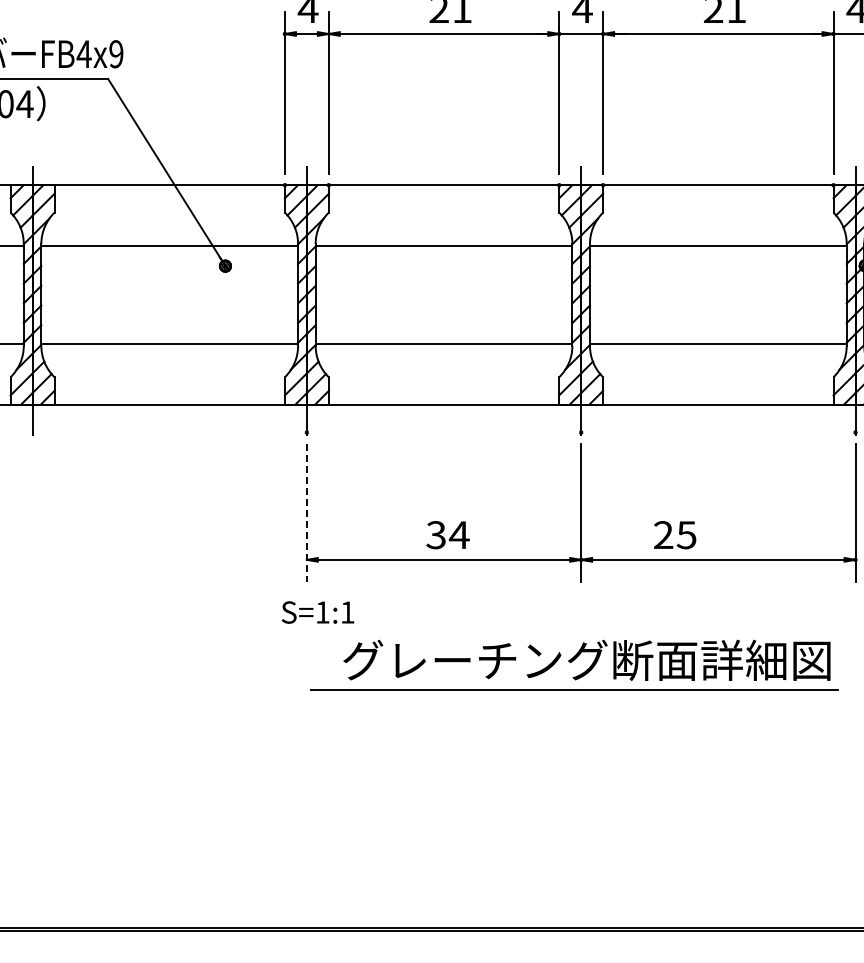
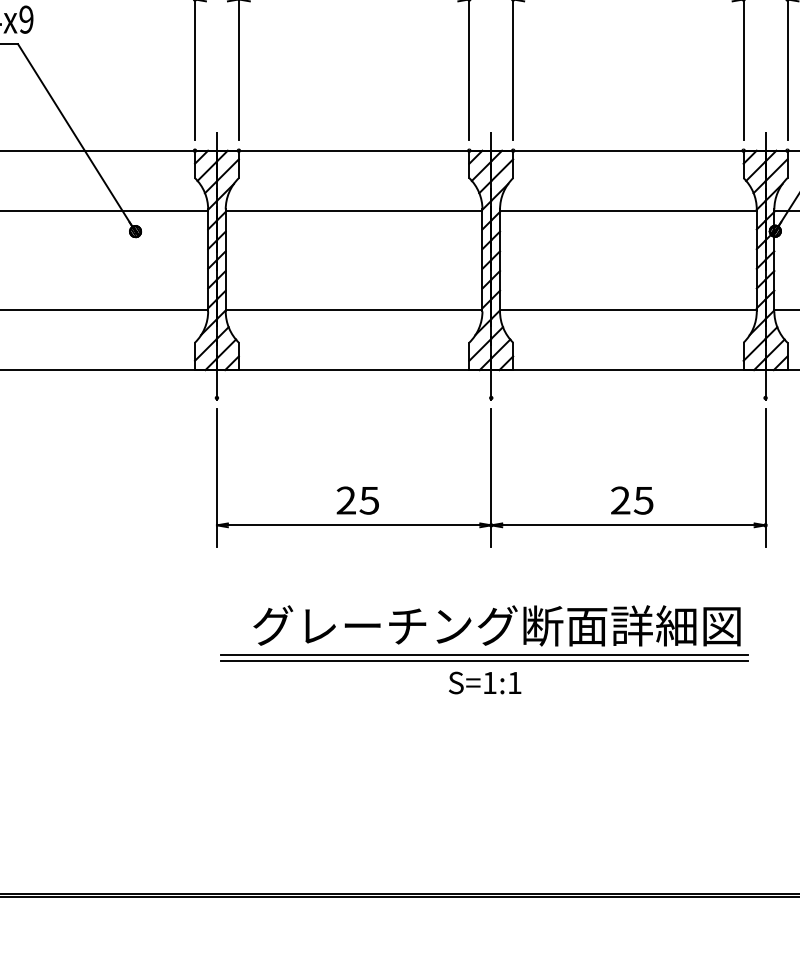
line: (306, 513) -> (216, 478), dashed -> solid
text: (447, 535) -> (357, 500), 34 -> 25
text: (675, 535) -> (632, 500), moved
text: (317, 612) -> (484, 682), moved
line: (574, 695) -> (484, 660), added

